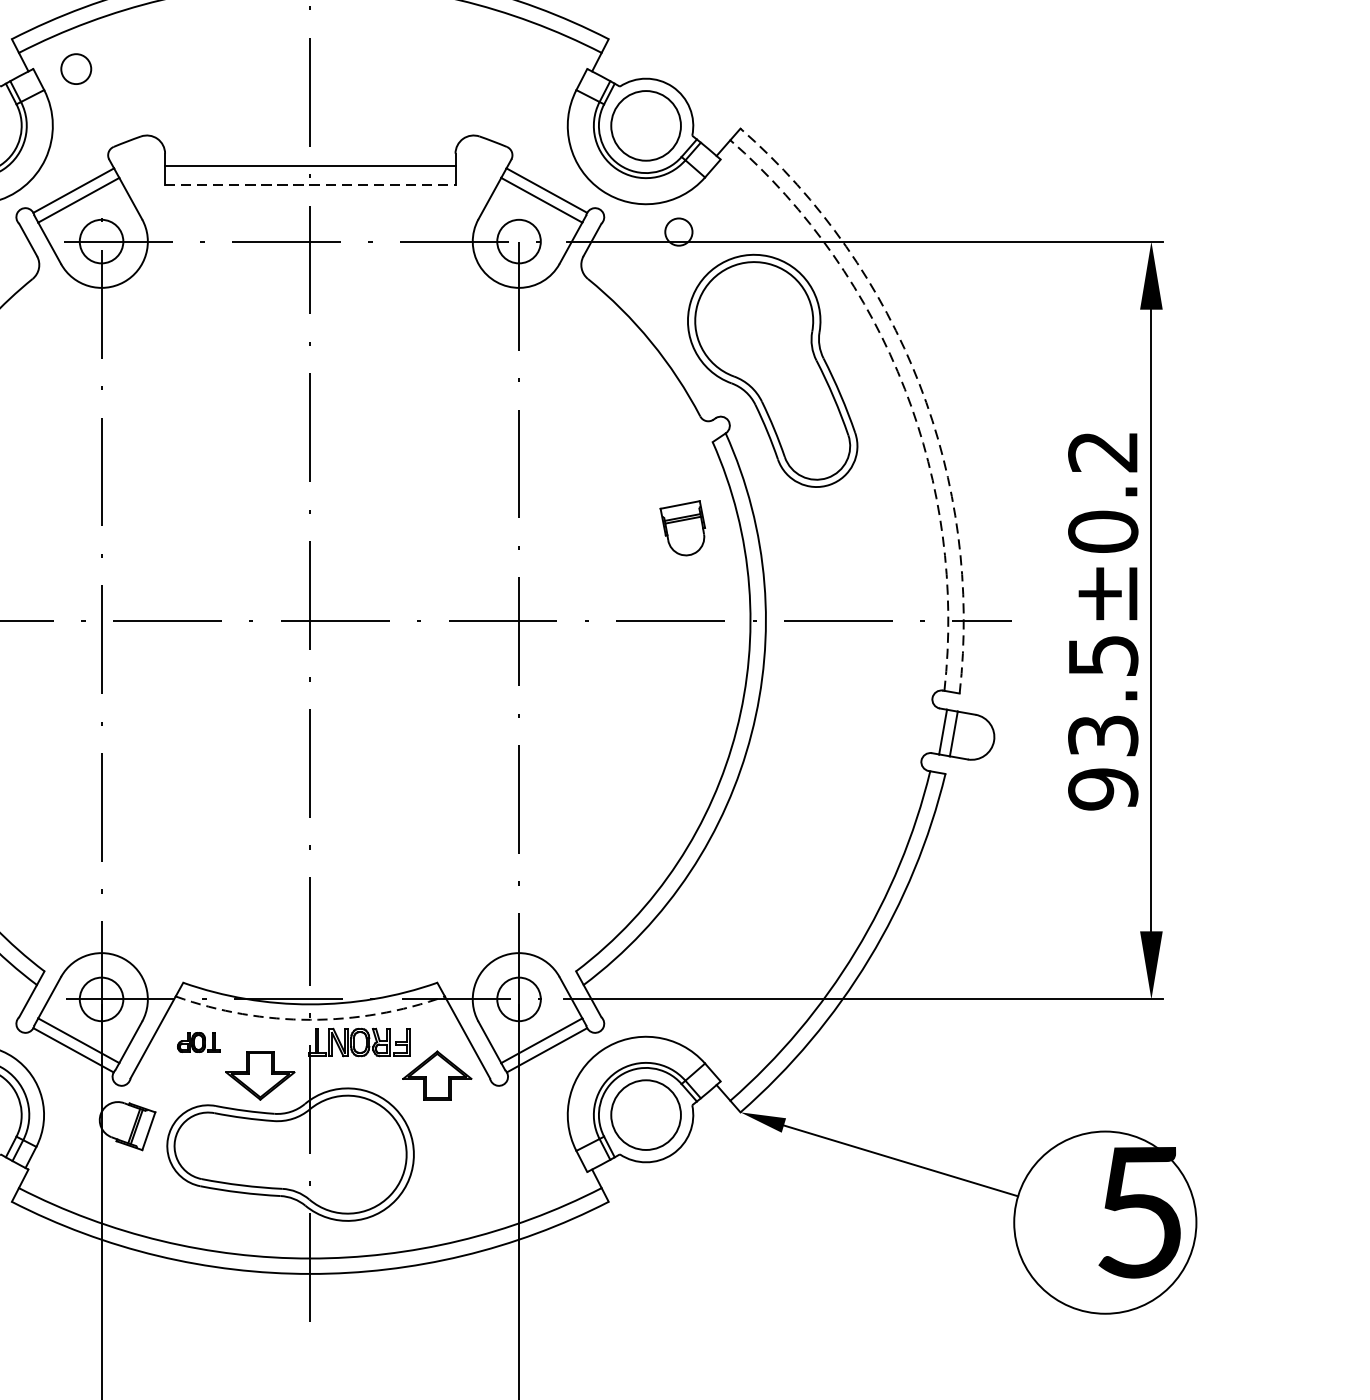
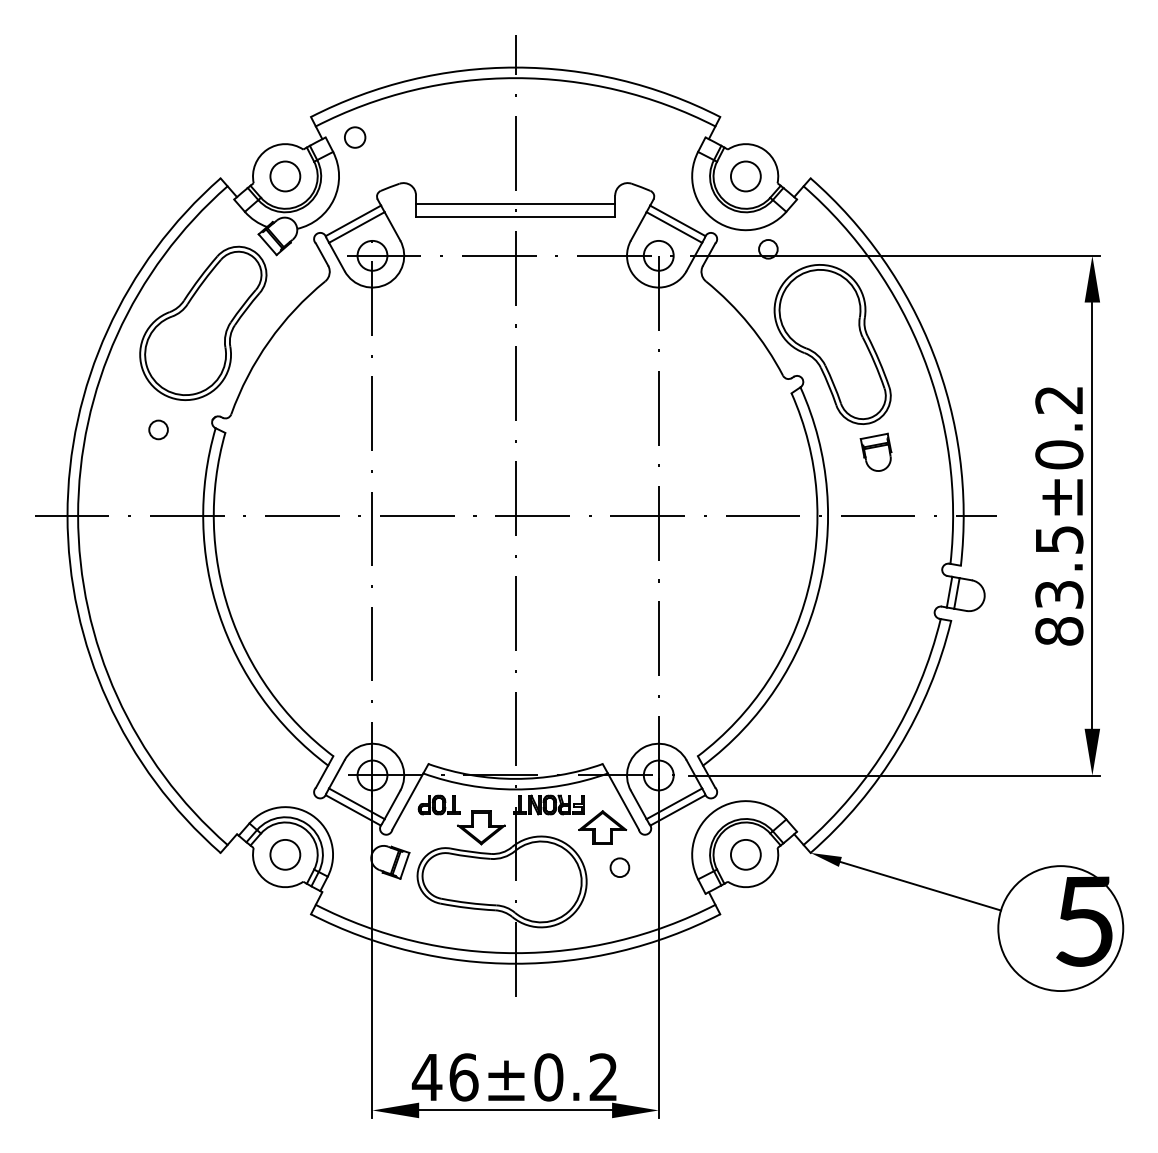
circle: (645, 125) -> (745, 176), size x0.62
line: (310, 184) -> (515, 216), dashed -> solid
arc: (919, 384) -> (933, 353), dashed -> solid
arc: (905, 389) -> (923, 357), dashed -> solid
part: (681, 526) -> (875, 451), moved
text: (1103, 789) -> (1059, 631), 93.5±0.2 -> 83.5±0.2
arc: (310, 1019) -> (515, 789), dashed -> solid
part: (197, 1041) -> (438, 804), size x1.43
circle: (645, 1114) -> (745, 854), size x0.62
circle: (461, 1133) -> (619, 867), added

